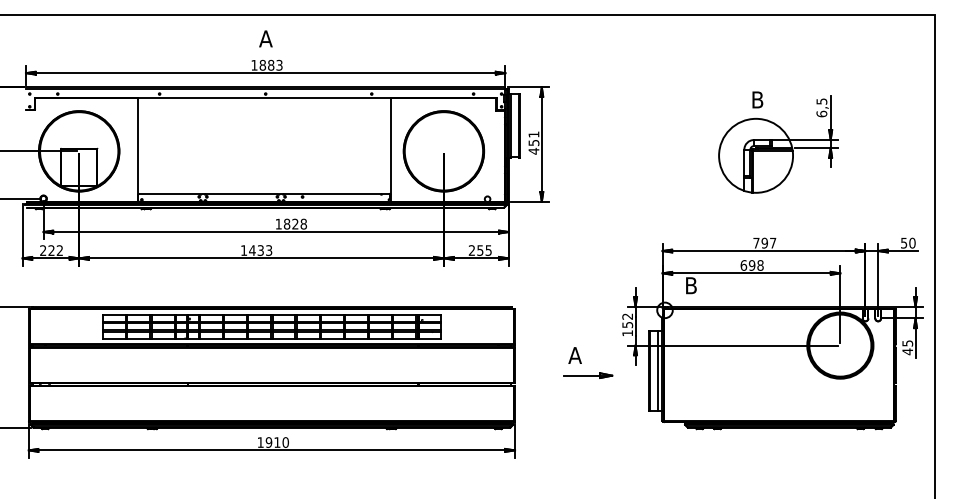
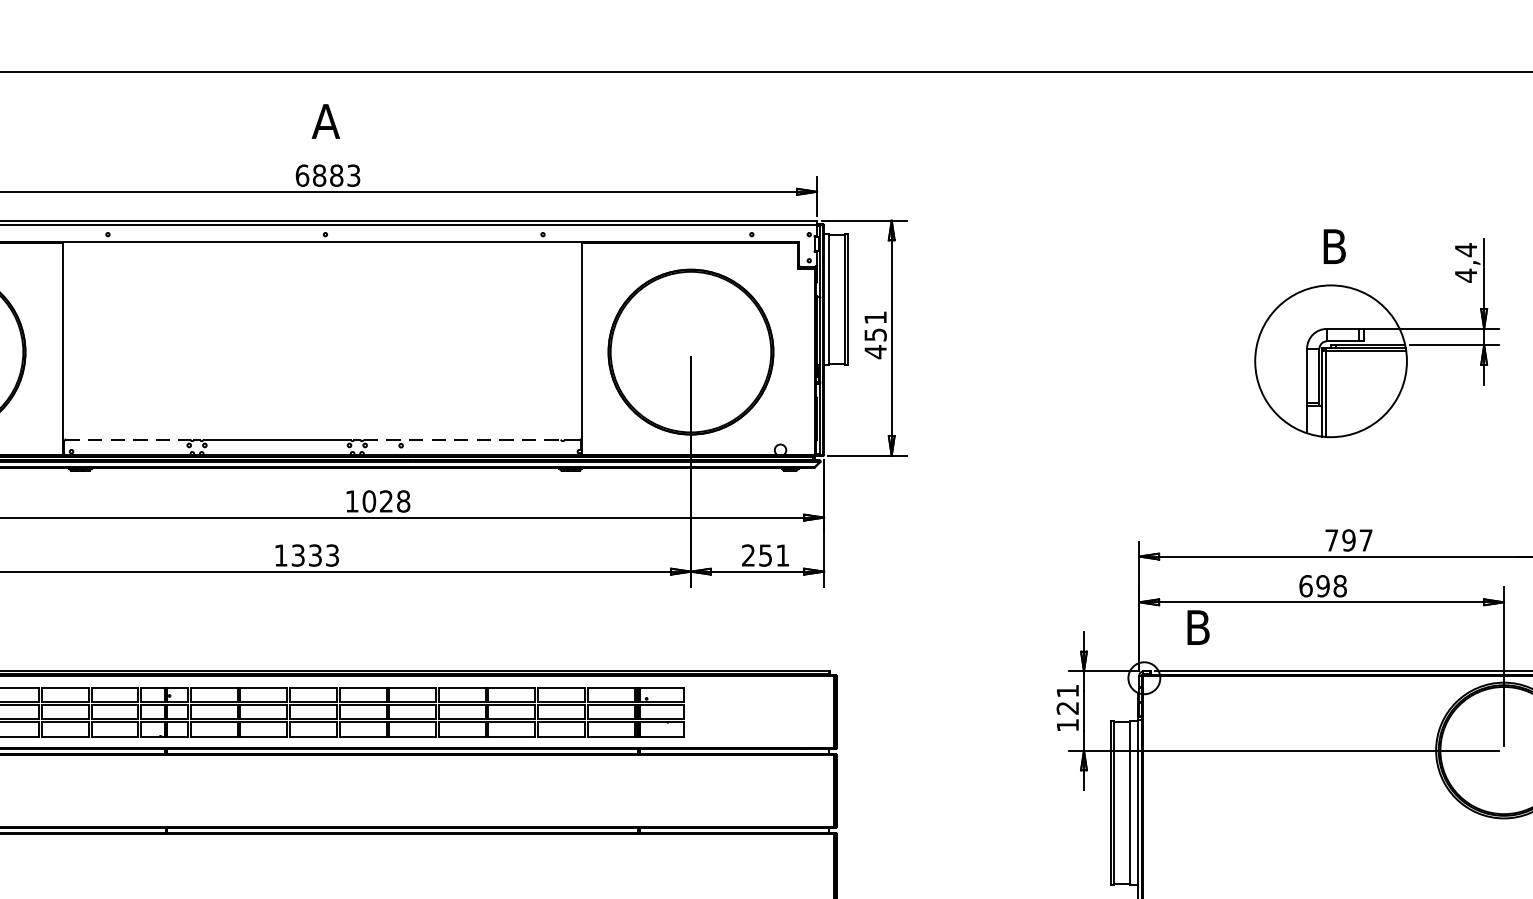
text: (254, 64) -> (302, 173), 1883 -> 6883
text: (821, 107) -> (1465, 262), 6,5 -> 4,4
line: (169, 194) -> (128, 440), solid -> dashed
line: (332, 194) -> (462, 440), solid -> dashed
text: (286, 224) -> (368, 502), 1828 -> 1028
text: (252, 250) -> (298, 555), 1433 -> 1333
text: (488, 250) -> (782, 555), 255 -> 251
text: (627, 320) -> (1067, 699), 152 -> 121
part: (581, 362) -> (973, 785), removed

